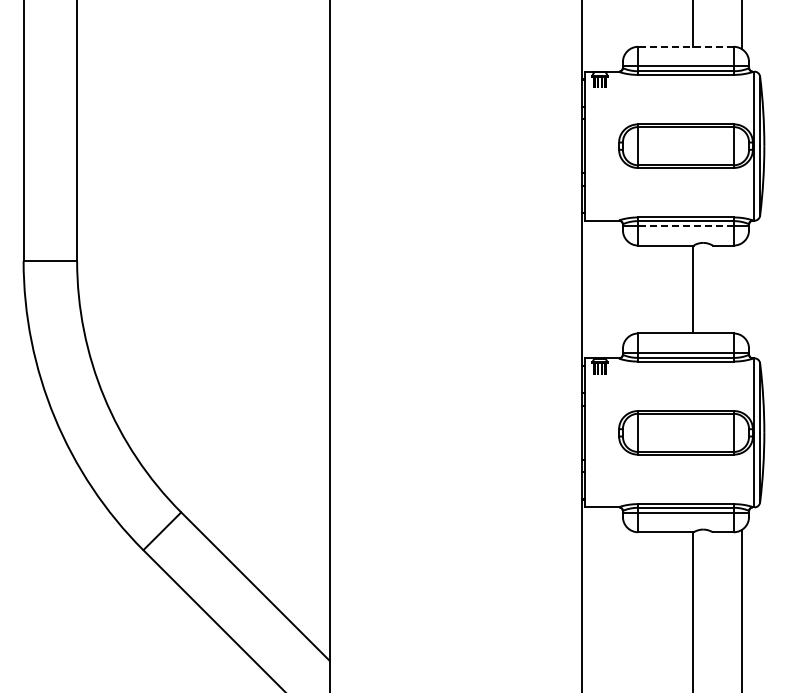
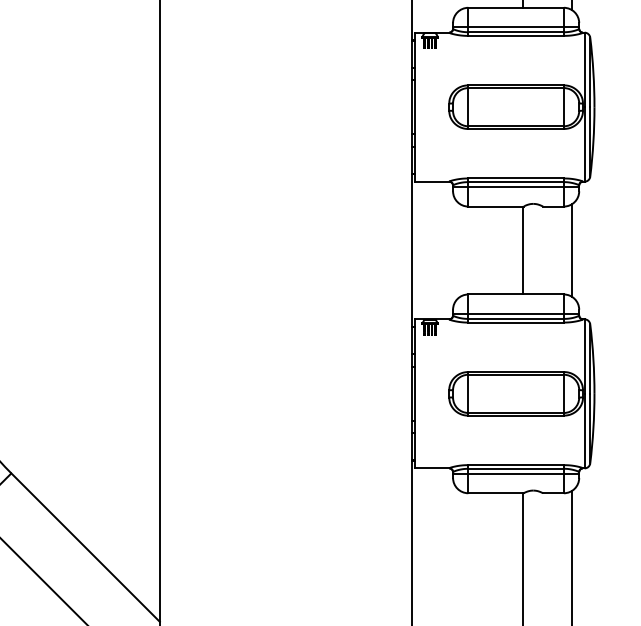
line: (686, 46) -> (516, 7), dashed -> solid
line: (686, 226) -> (516, 187), dashed -> solid
line: (742, 289) -> (572, 250), added

